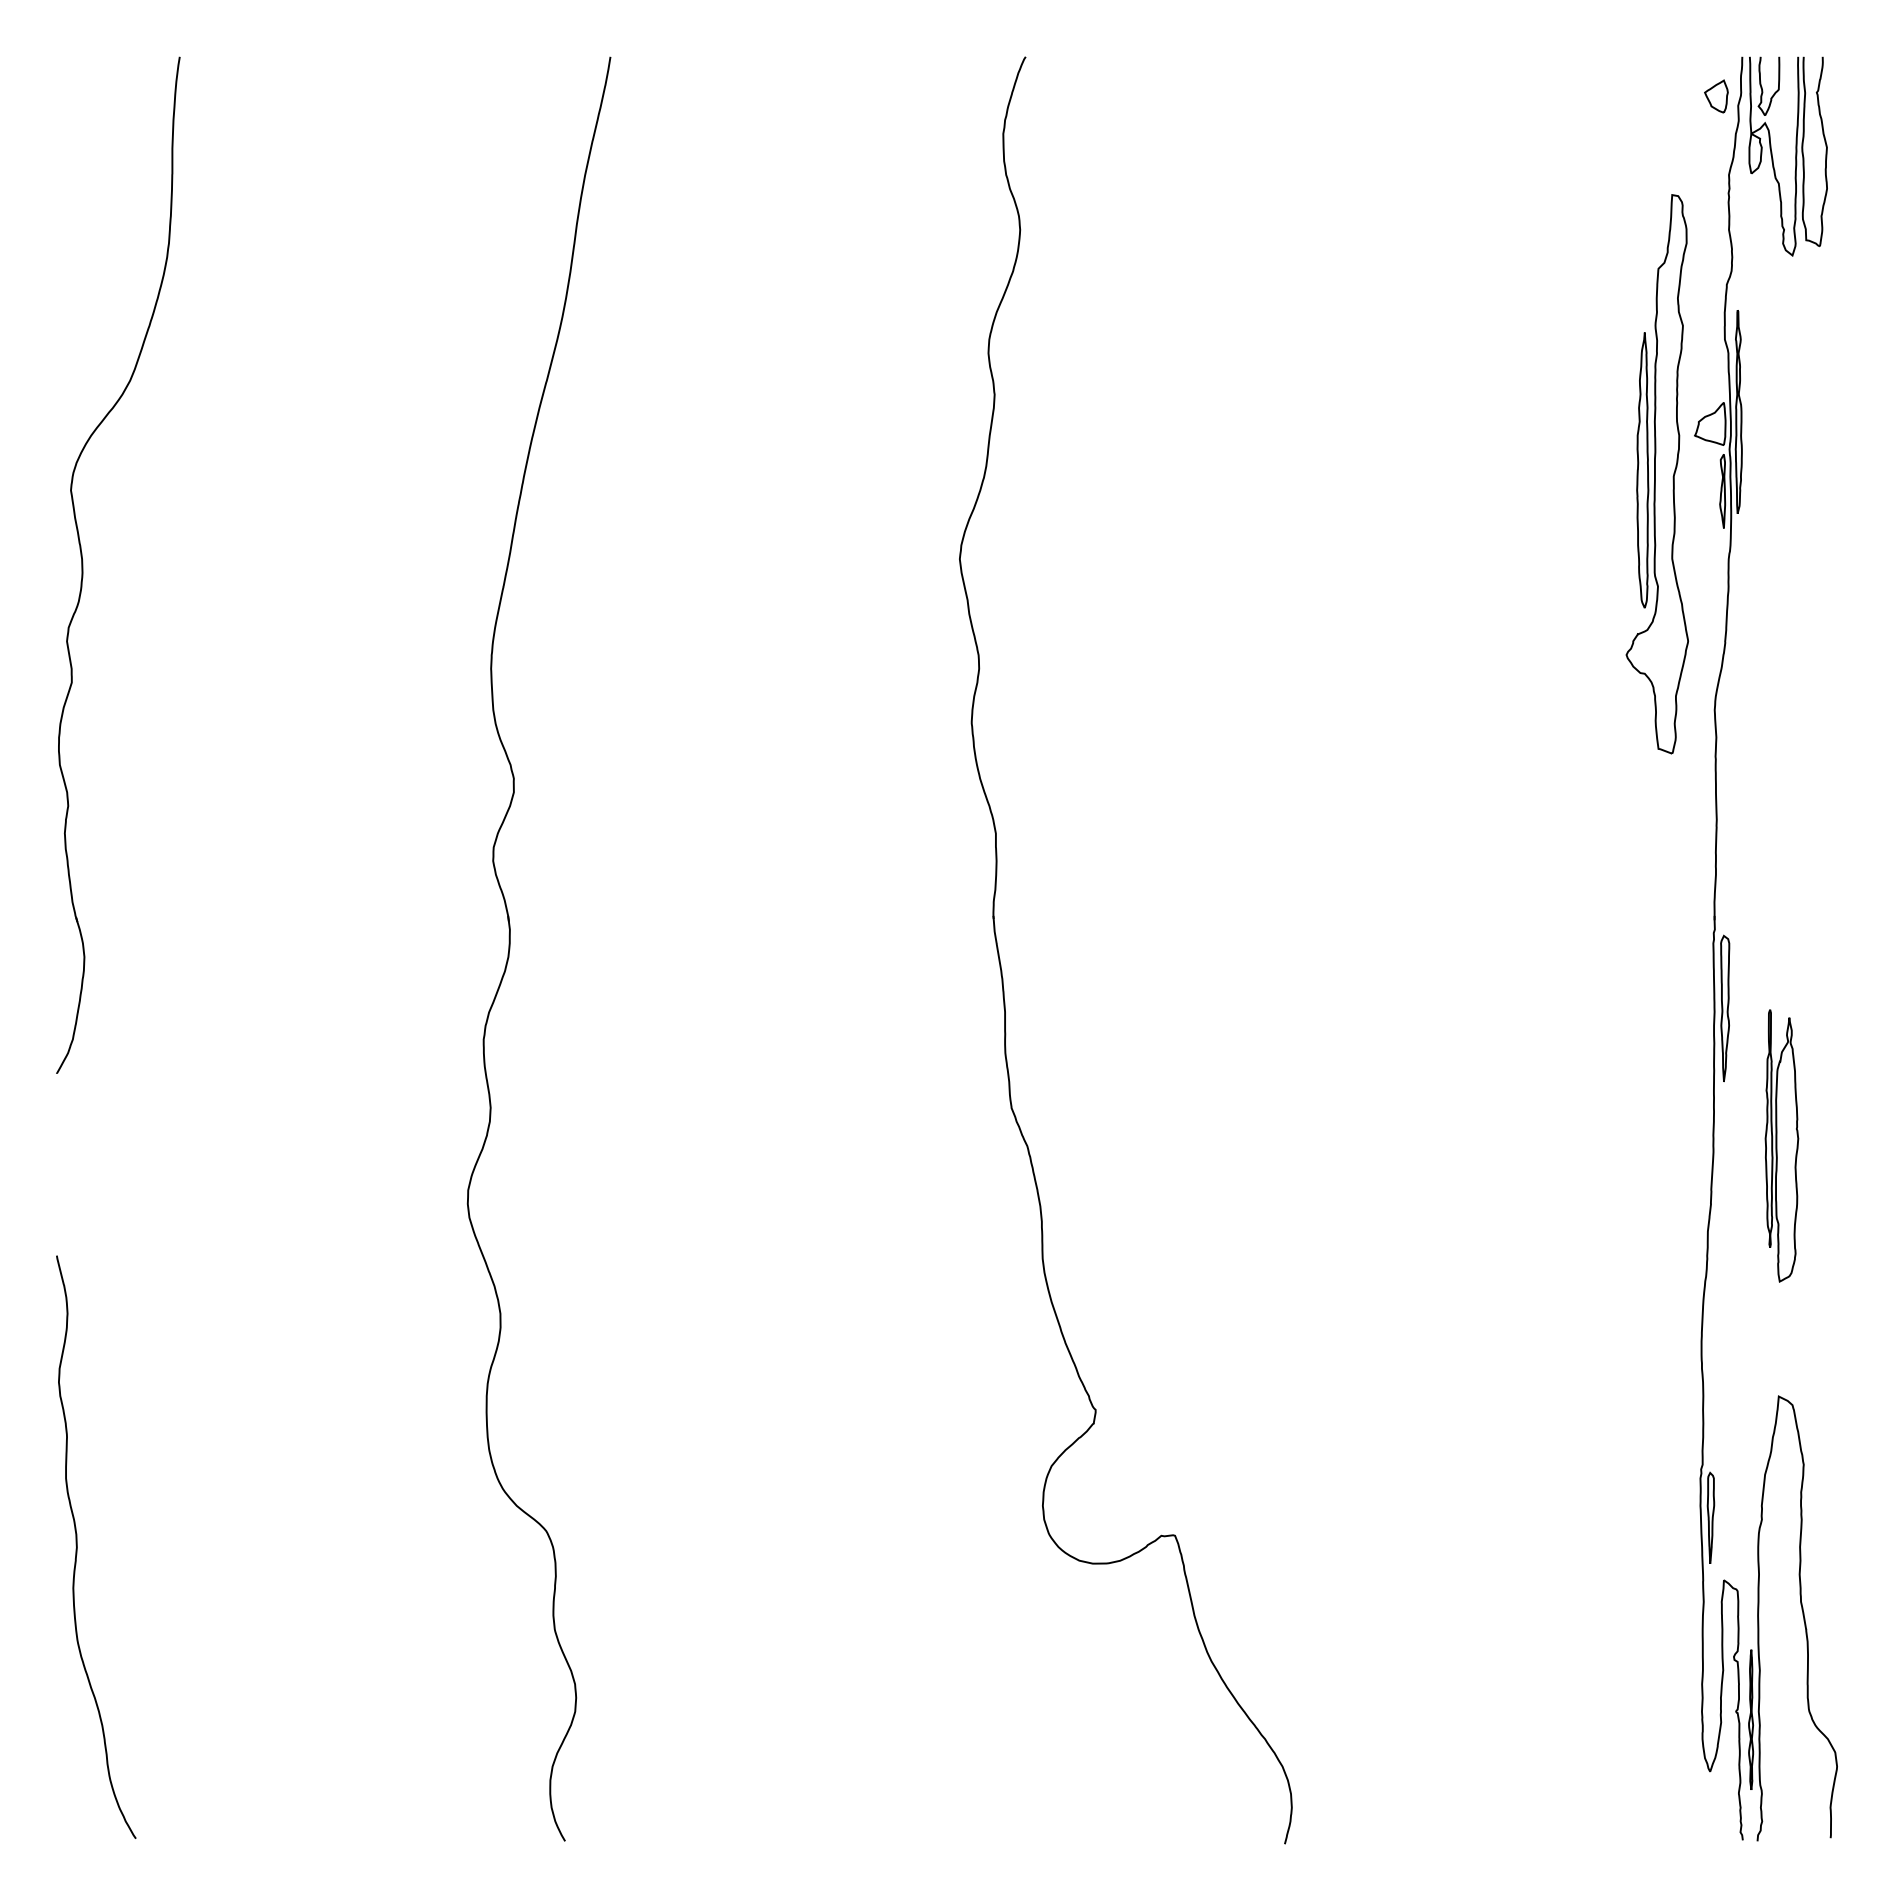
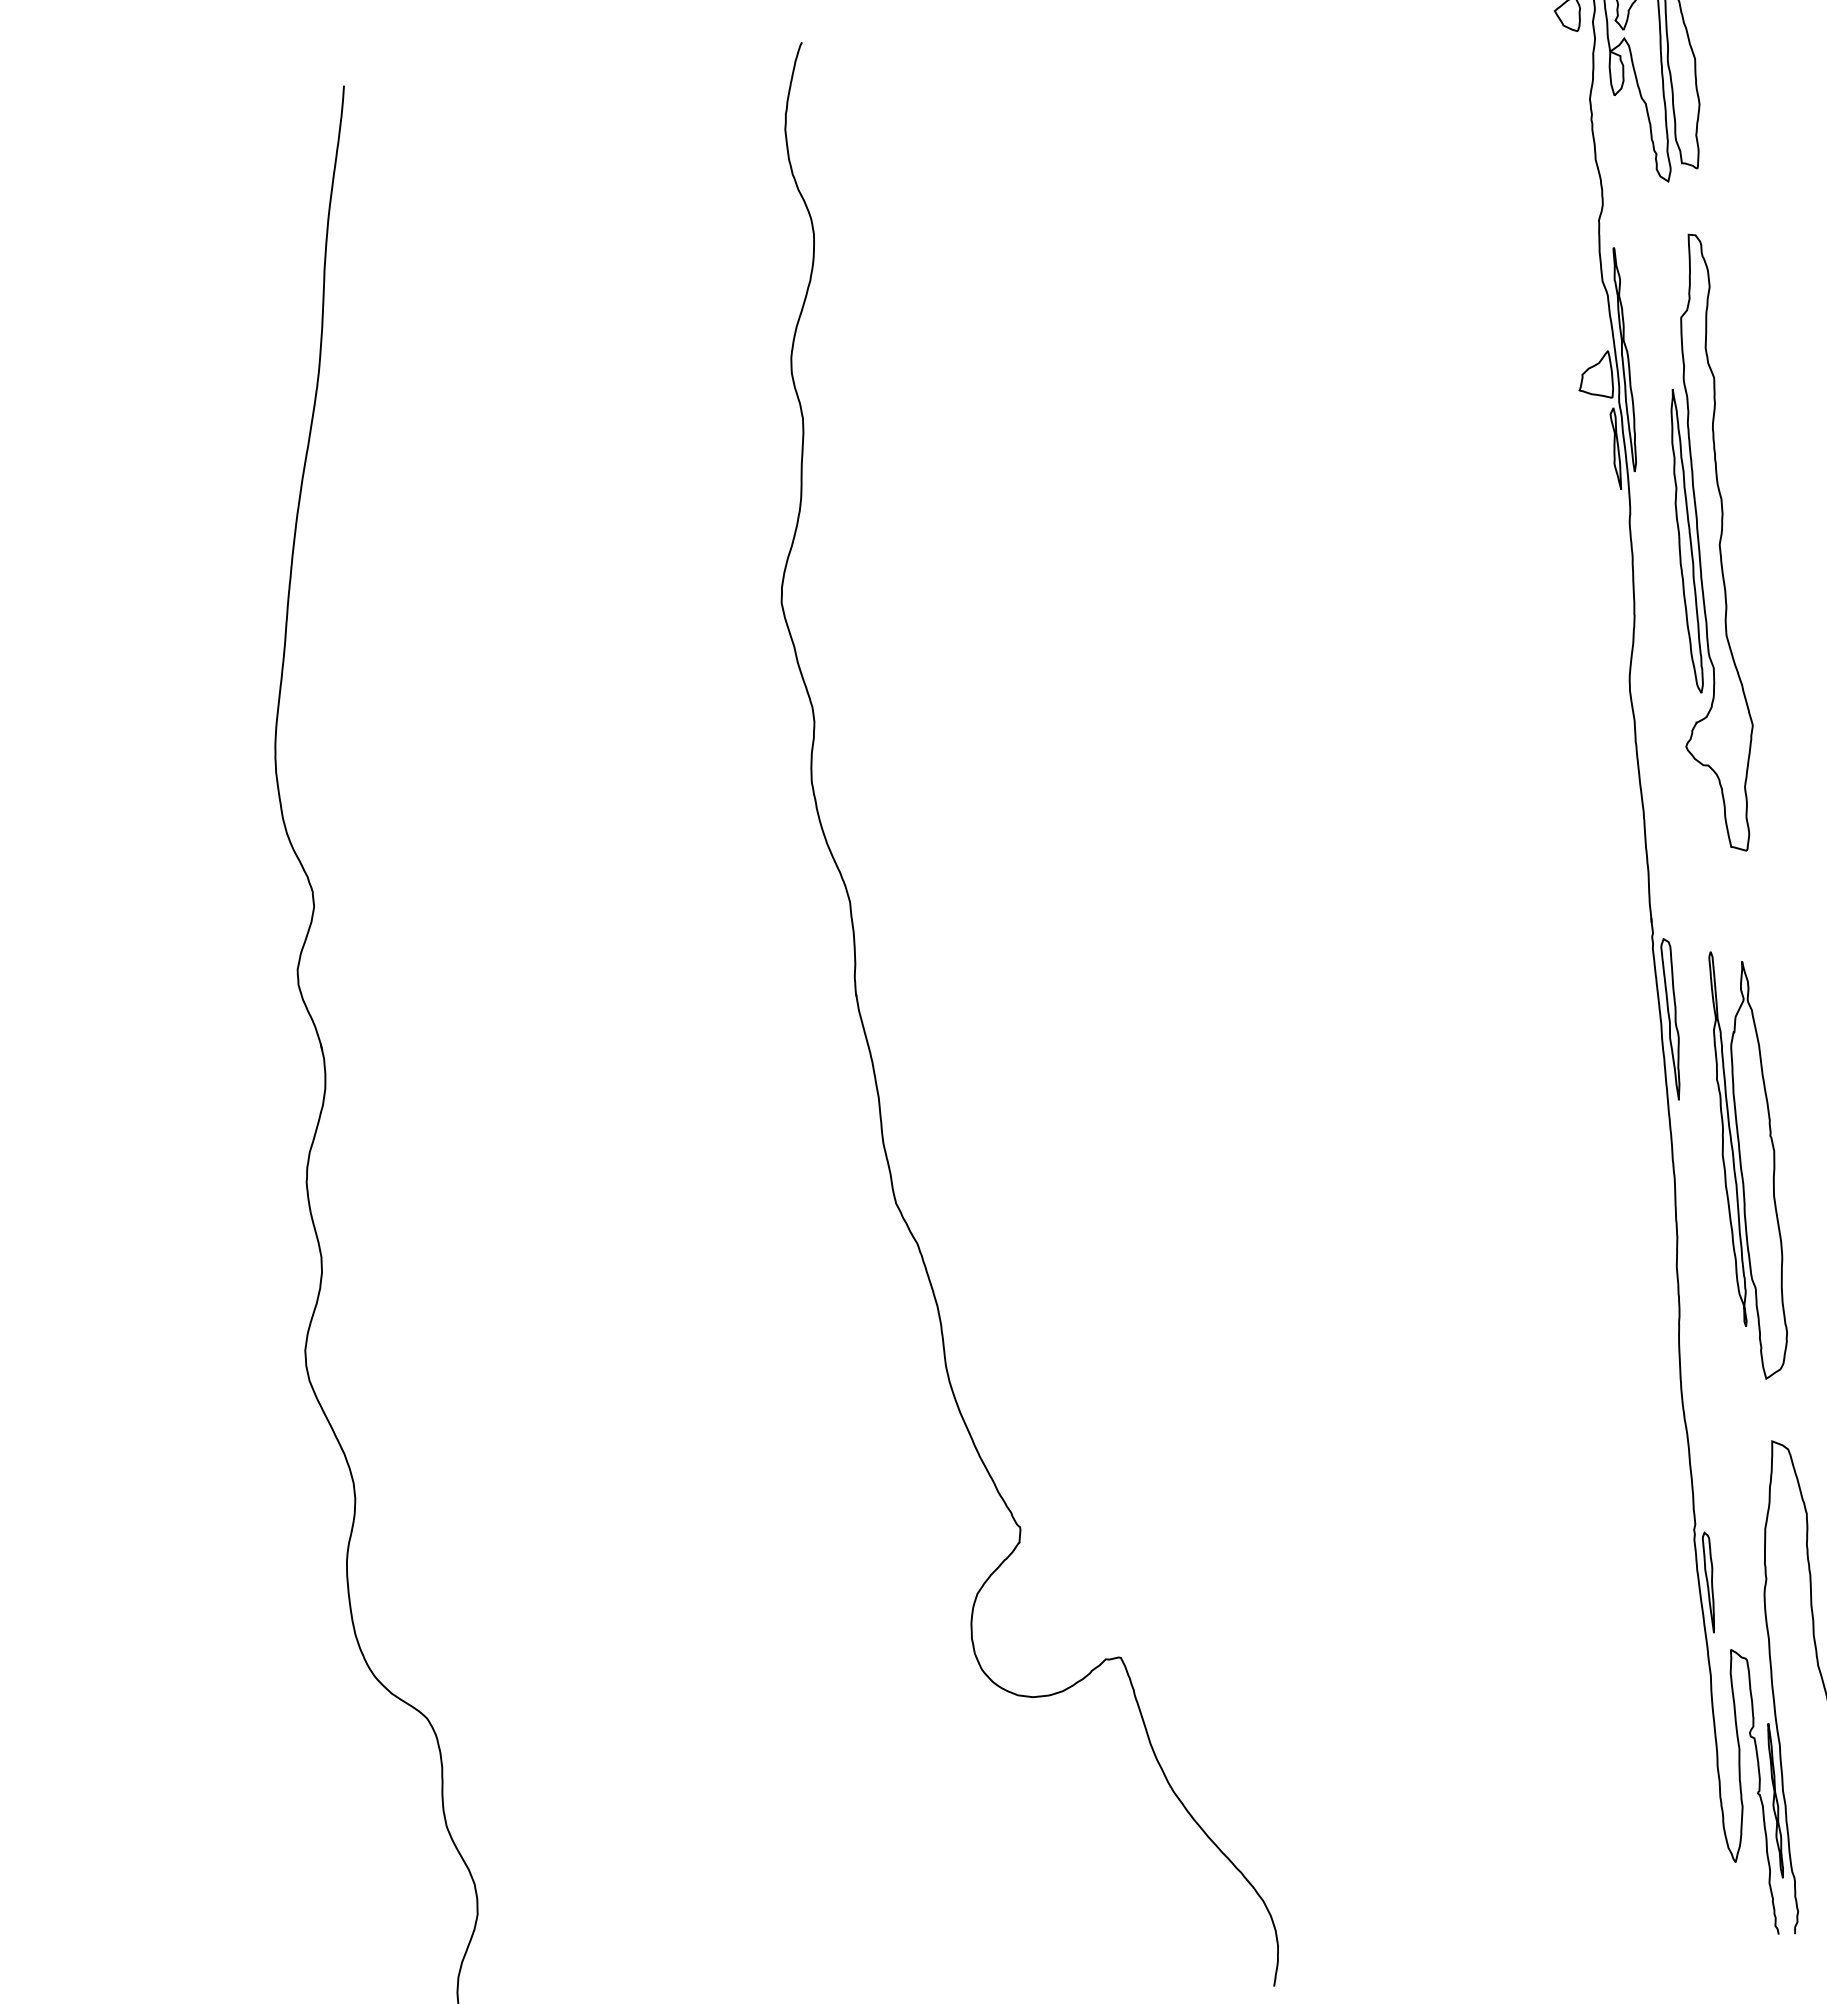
part: (1656, 474) -> (1700, 544), moved
part: (1781, 1145) -> (1749, 1164), size x1.43

